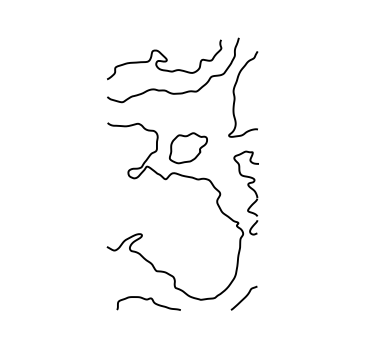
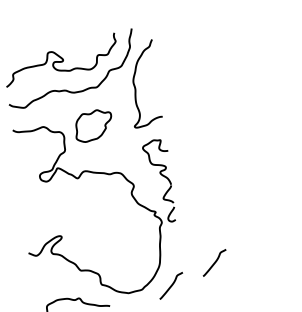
part: (188, 148) -> (93, 126), moved
curve: (289, 280) -> (213, 262), added

